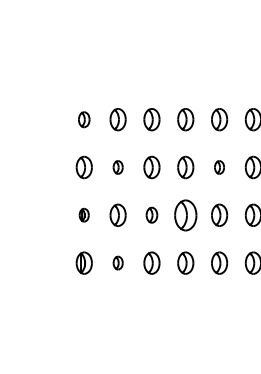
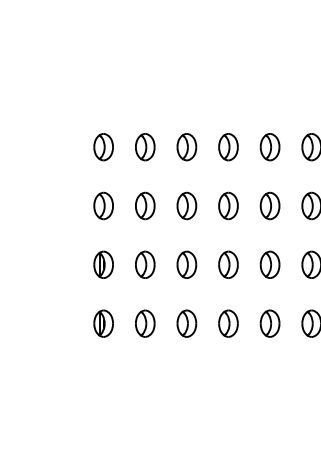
part: (84, 119) -> (103, 147), size x1.43
part: (118, 167) -> (145, 205), size x1.67
part: (219, 167) -> (269, 205), size x1.67
part: (84, 215) -> (103, 264), size x1.67
part: (151, 215) -> (186, 264), size x1.43
part: (185, 215) -> (228, 264), size x0.71
part: (118, 262) -> (145, 323), size x1.67

